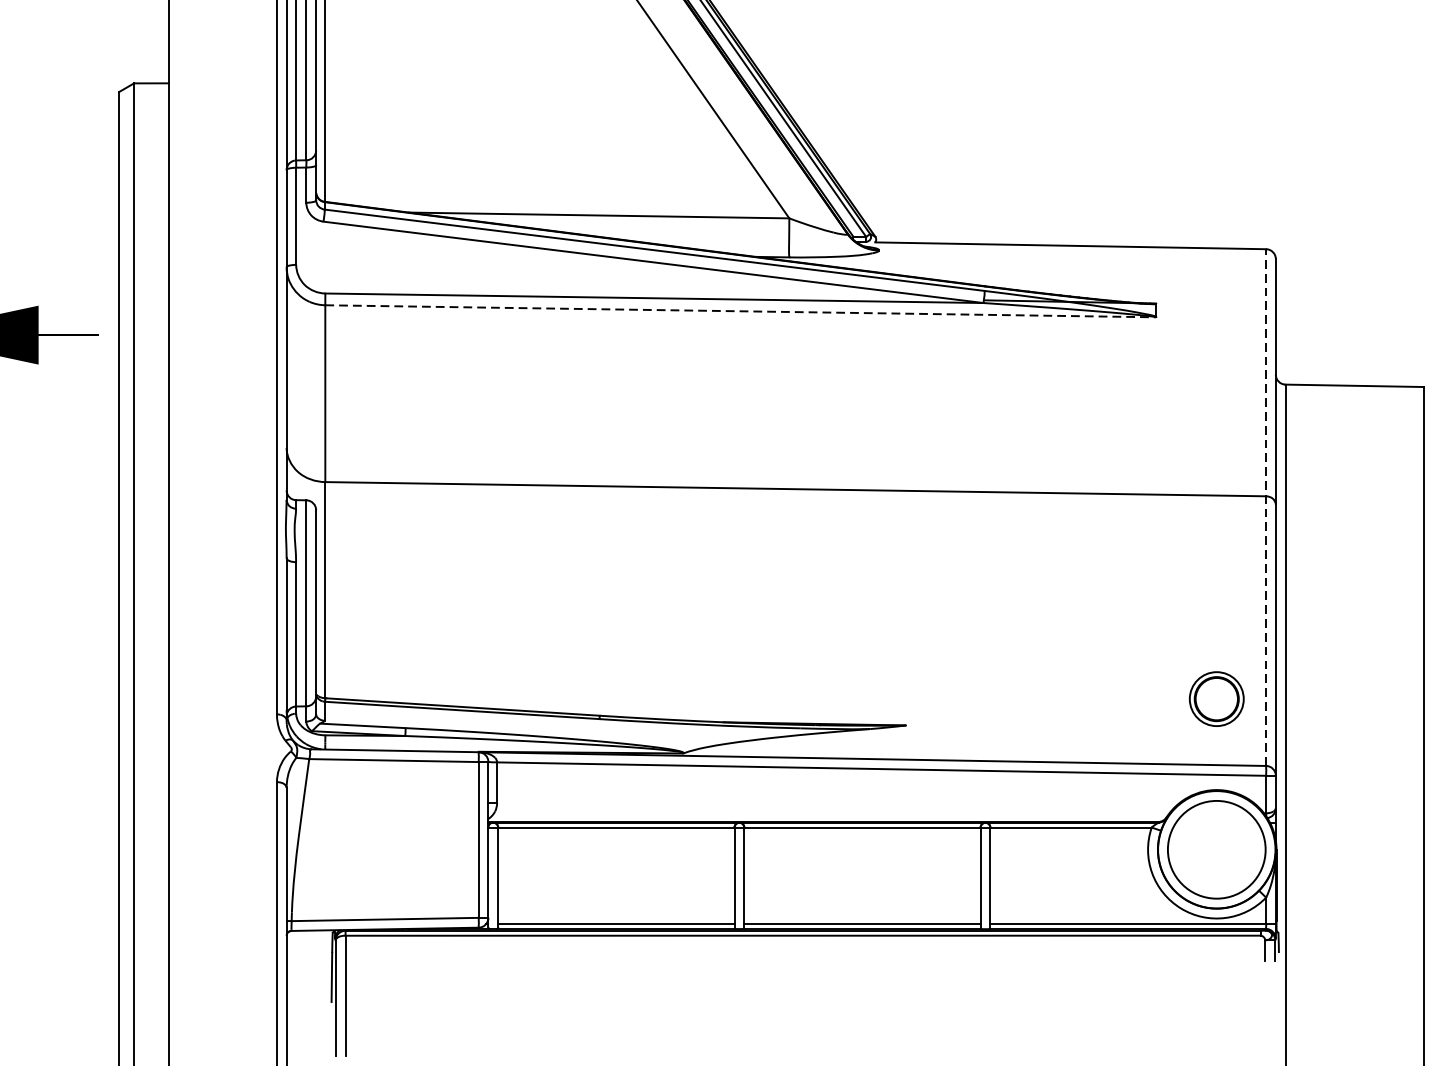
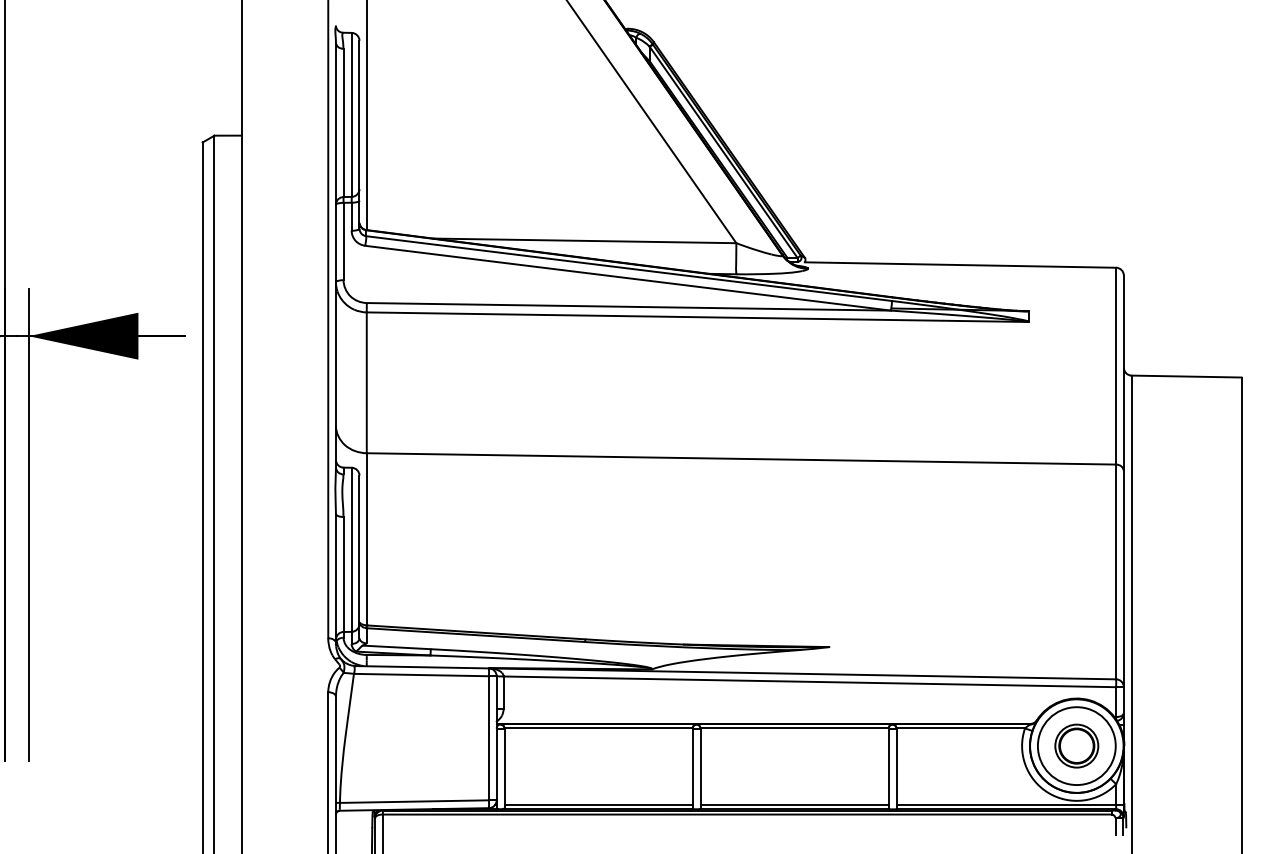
line: (740, 311) -> (697, 317), dashed -> solid
line: (1266, 507) -> (1116, 473), dashed -> solid
part: (1216, 698) -> (1076, 745), moved

